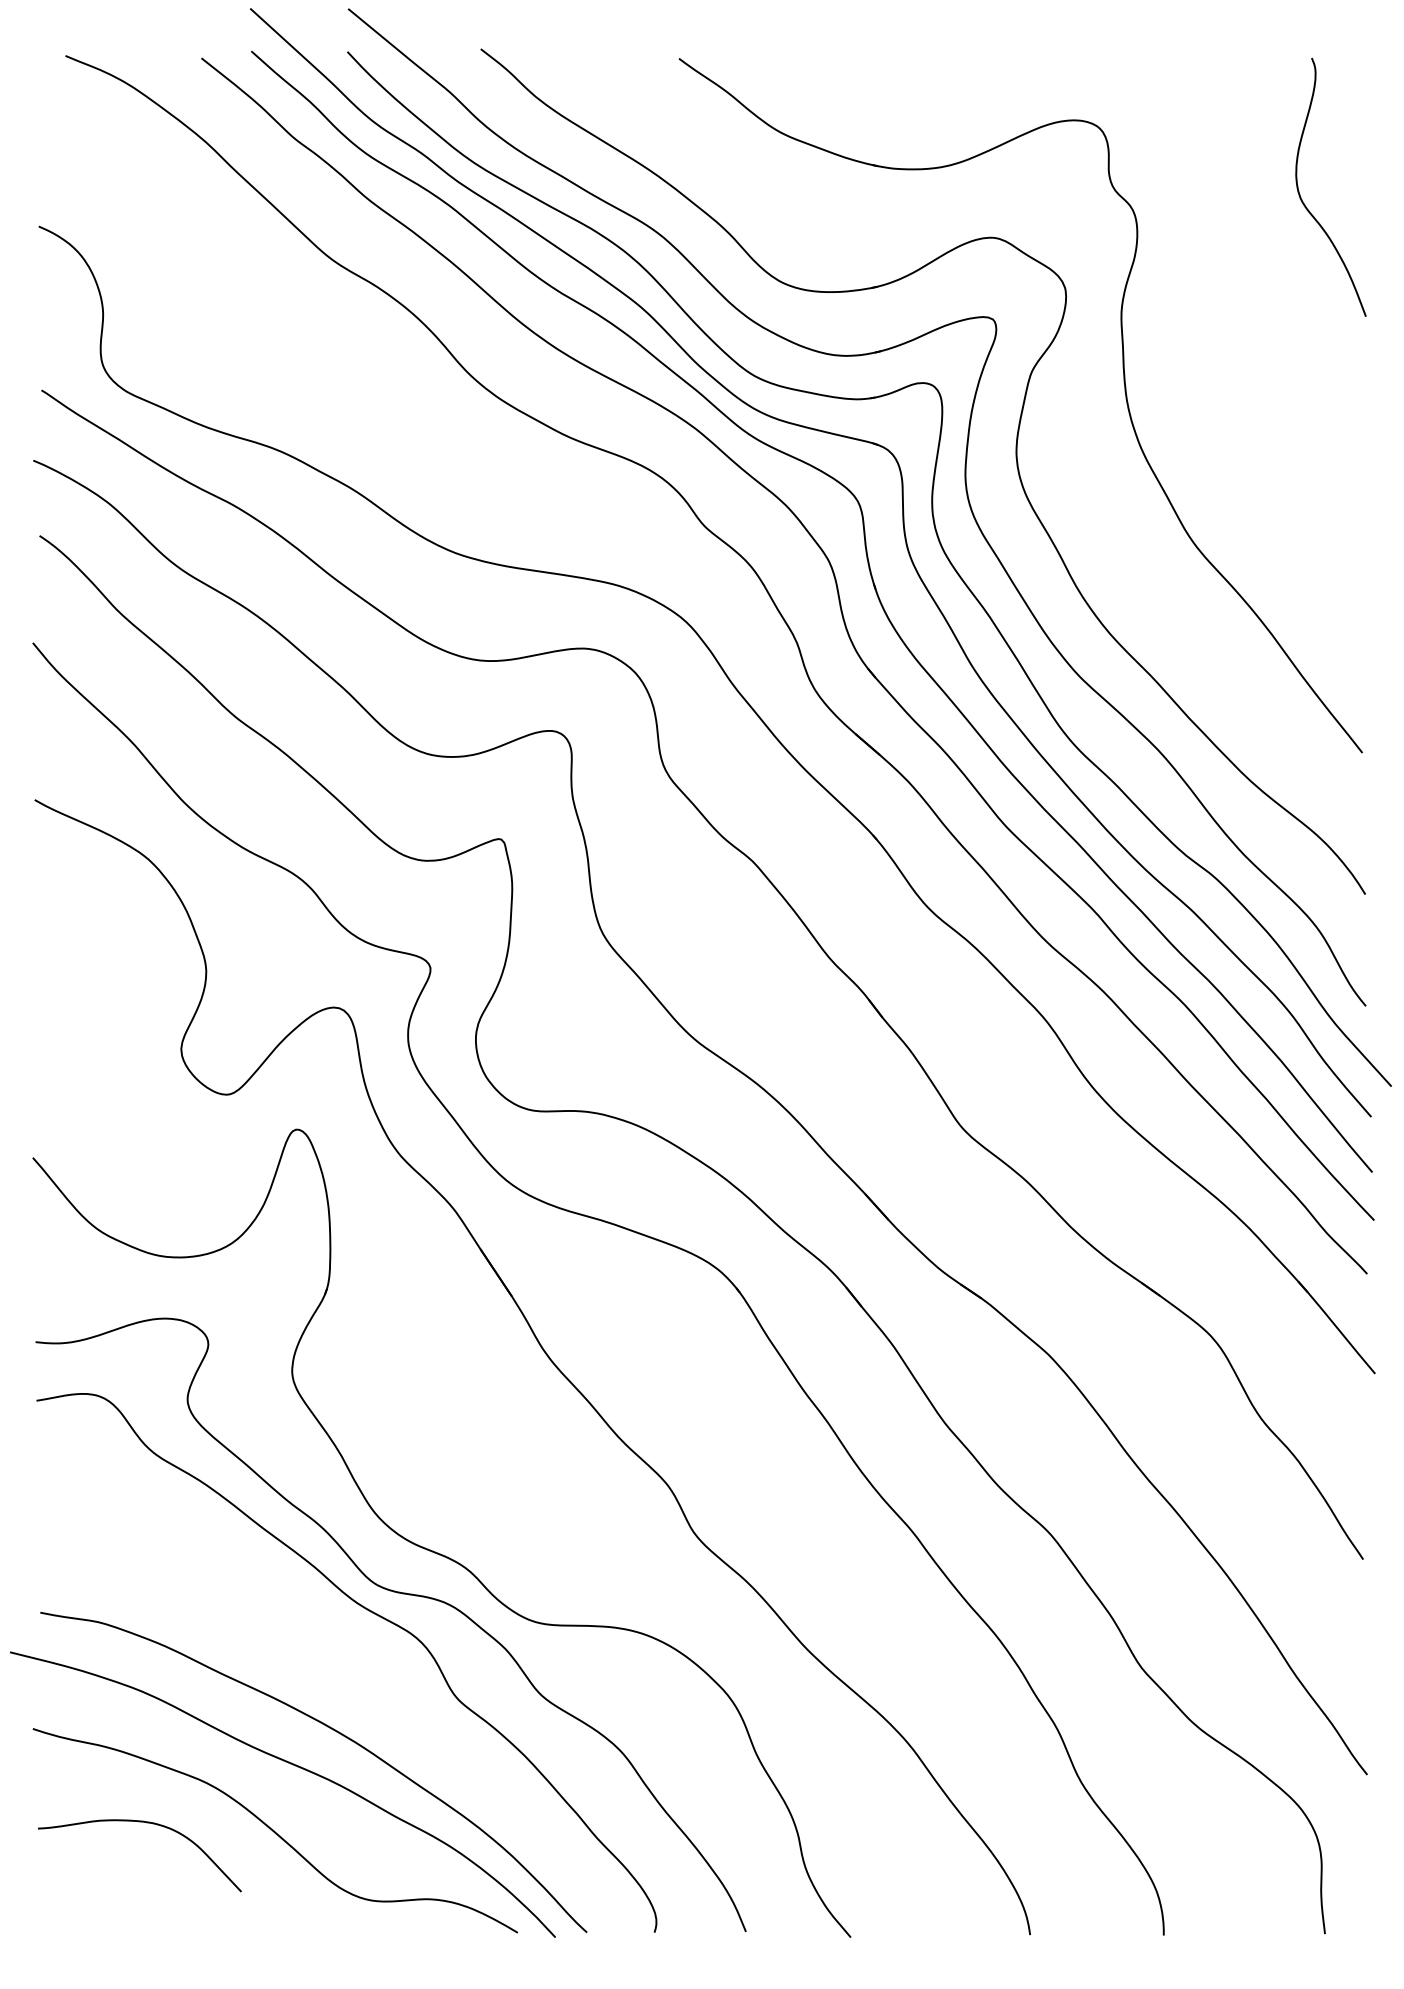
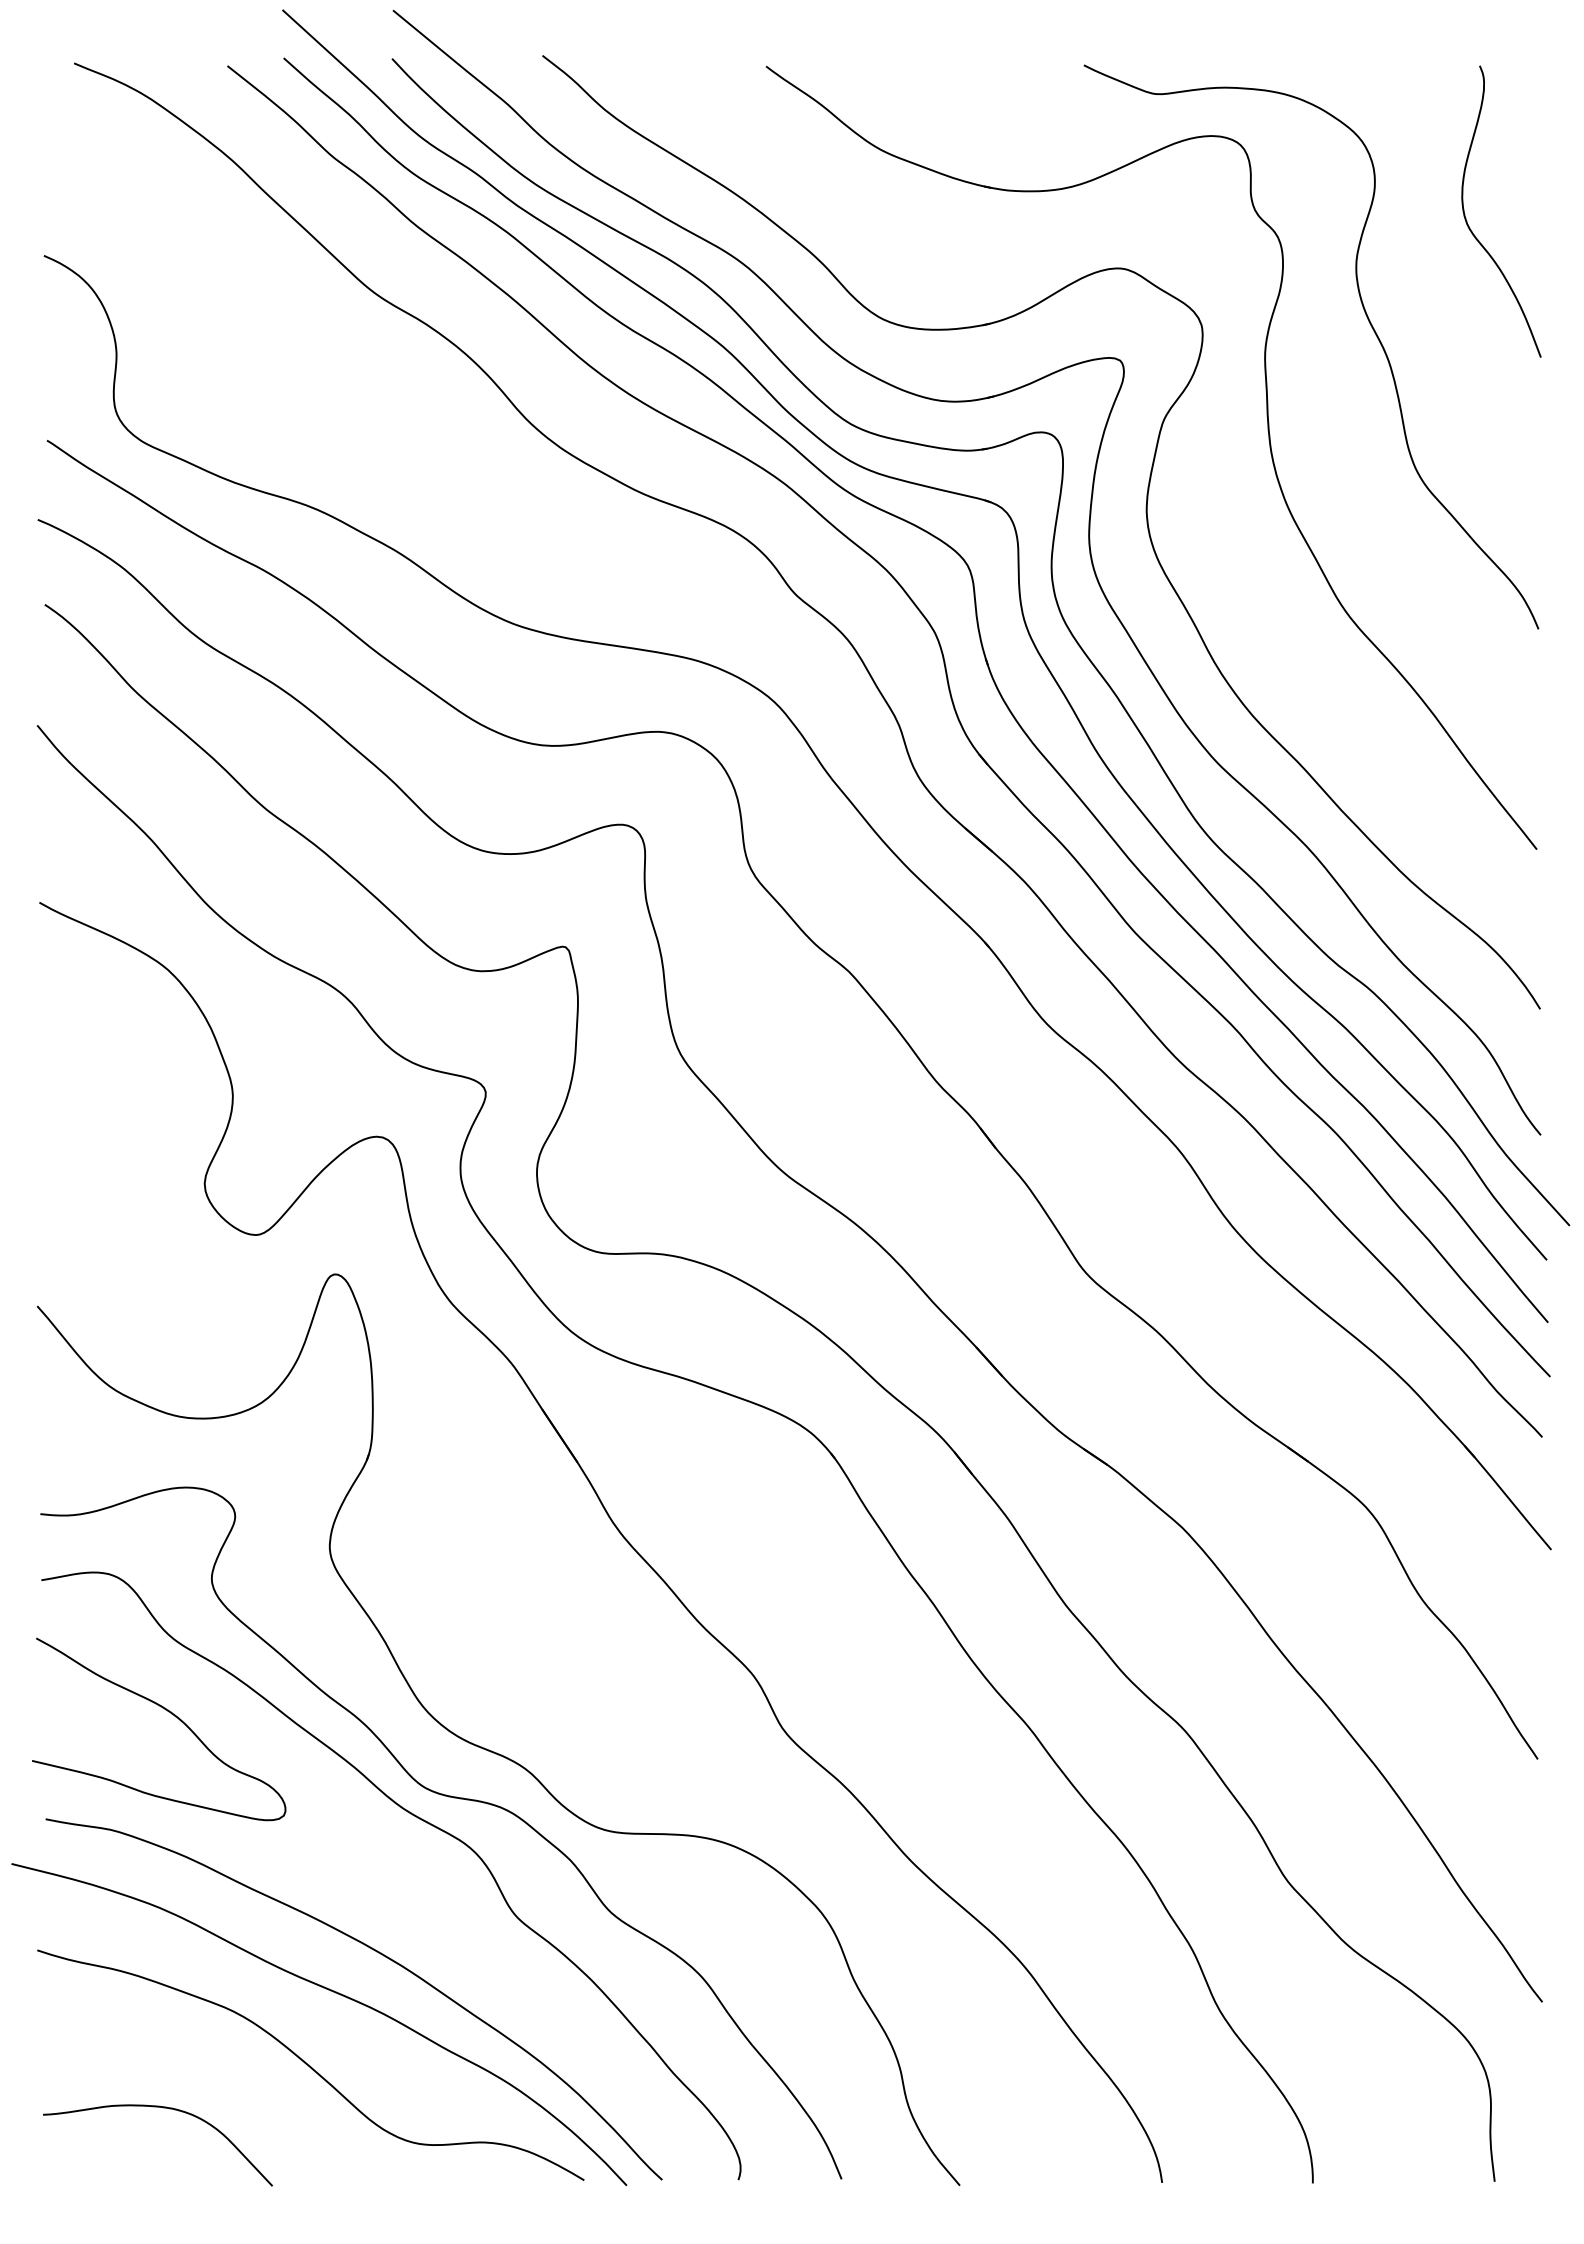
curve: (1212, 283) -> (1367, 319), added
curve: (151, 1519) -> (171, 1714), added
curve: (144, 1823) -> (163, 2108), moved

